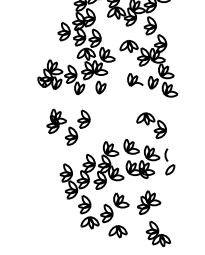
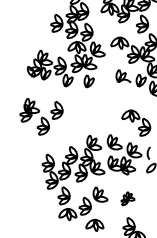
part: (68, 126) -> (41, 116), moved
part: (149, 202) -> (128, 198), size x0.6

